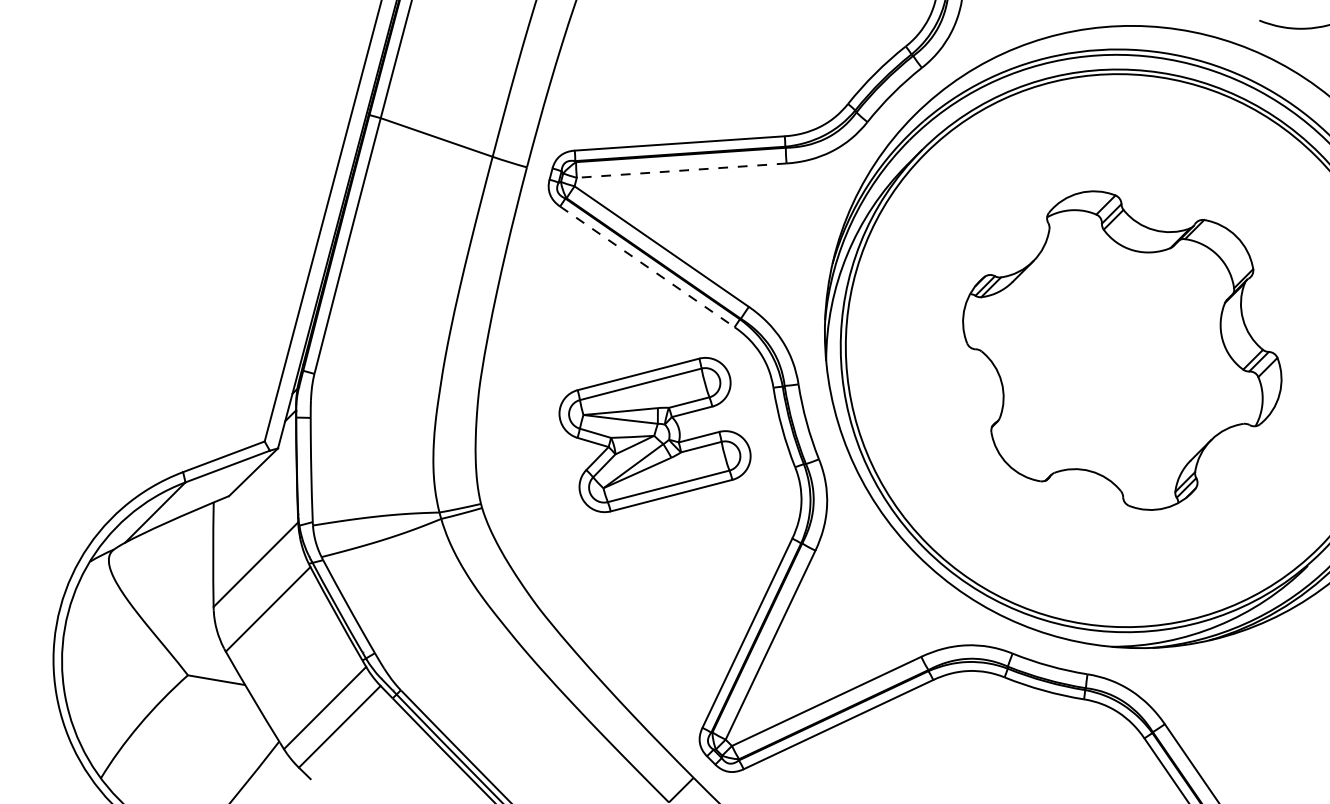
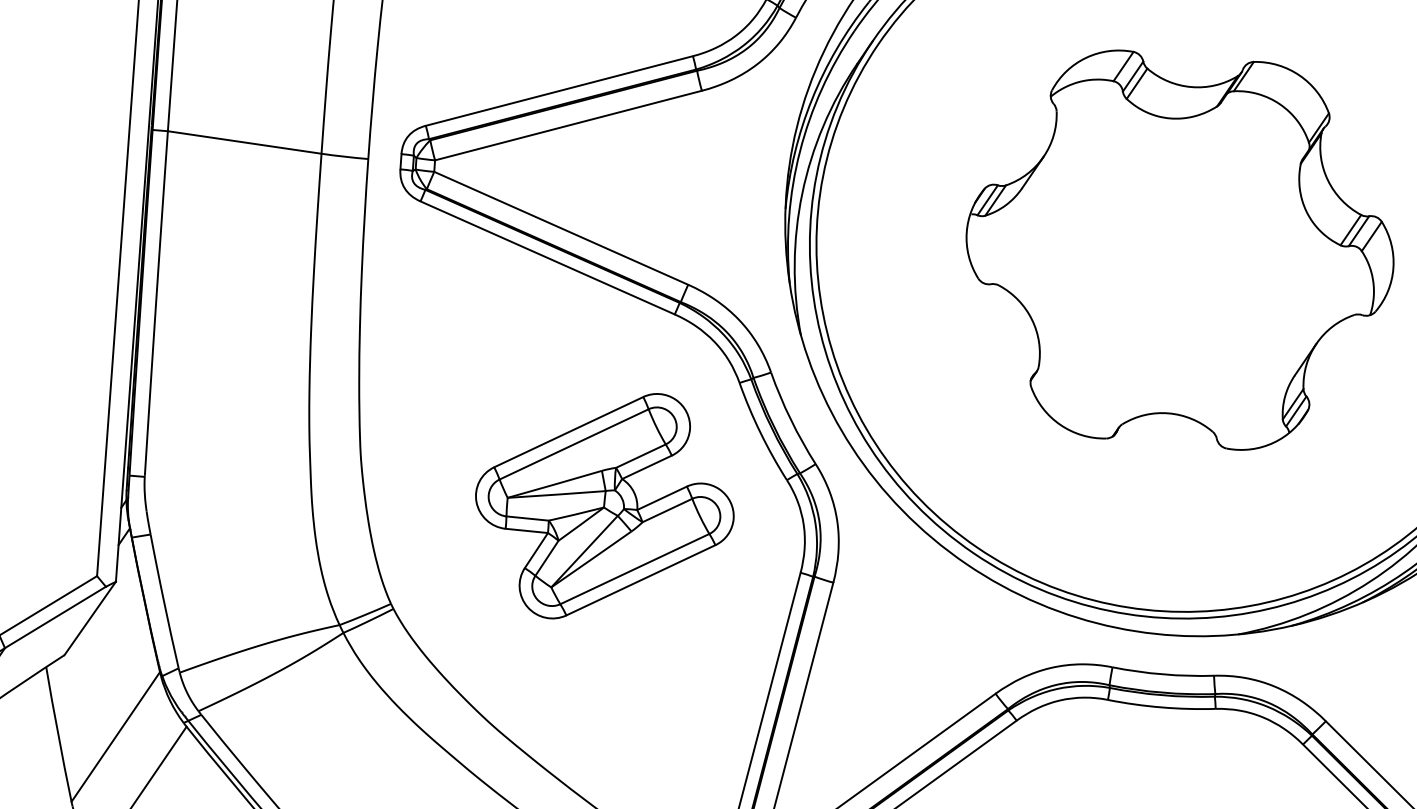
line: (681, 170) -> (568, 125), dashed -> solid
line: (647, 267) -> (547, 258), dashed -> solid
part: (654, 435) -> (604, 506), moved

